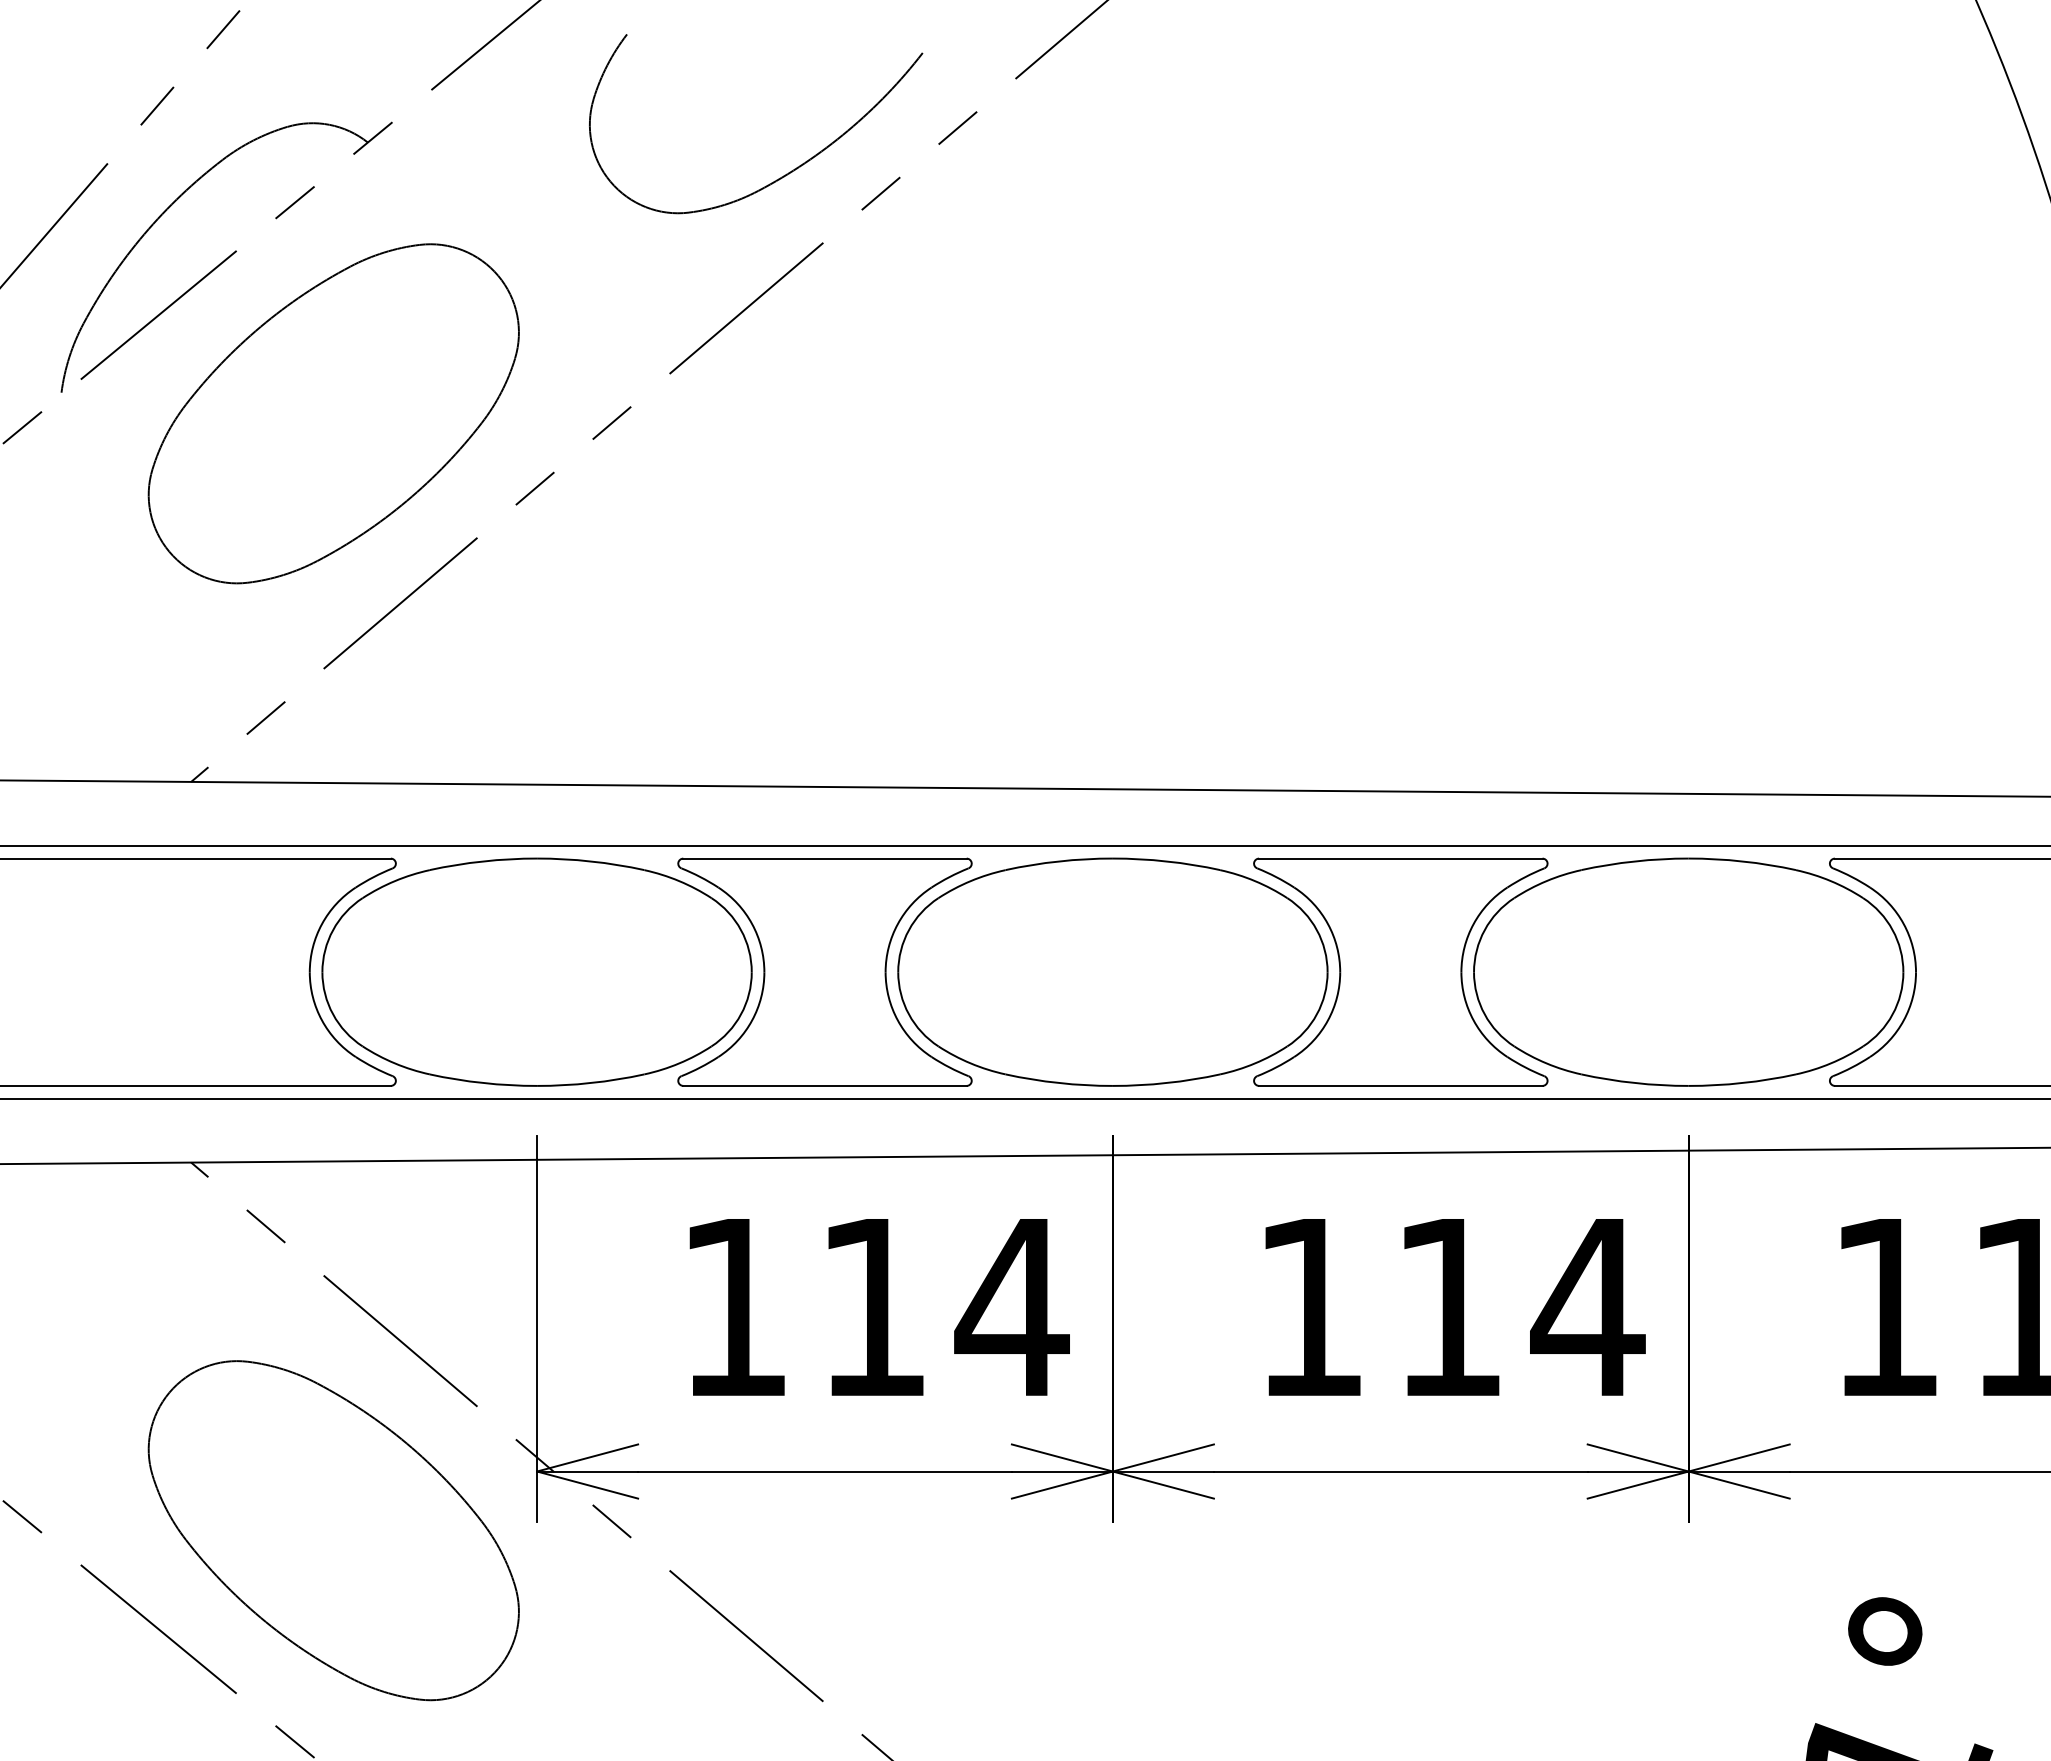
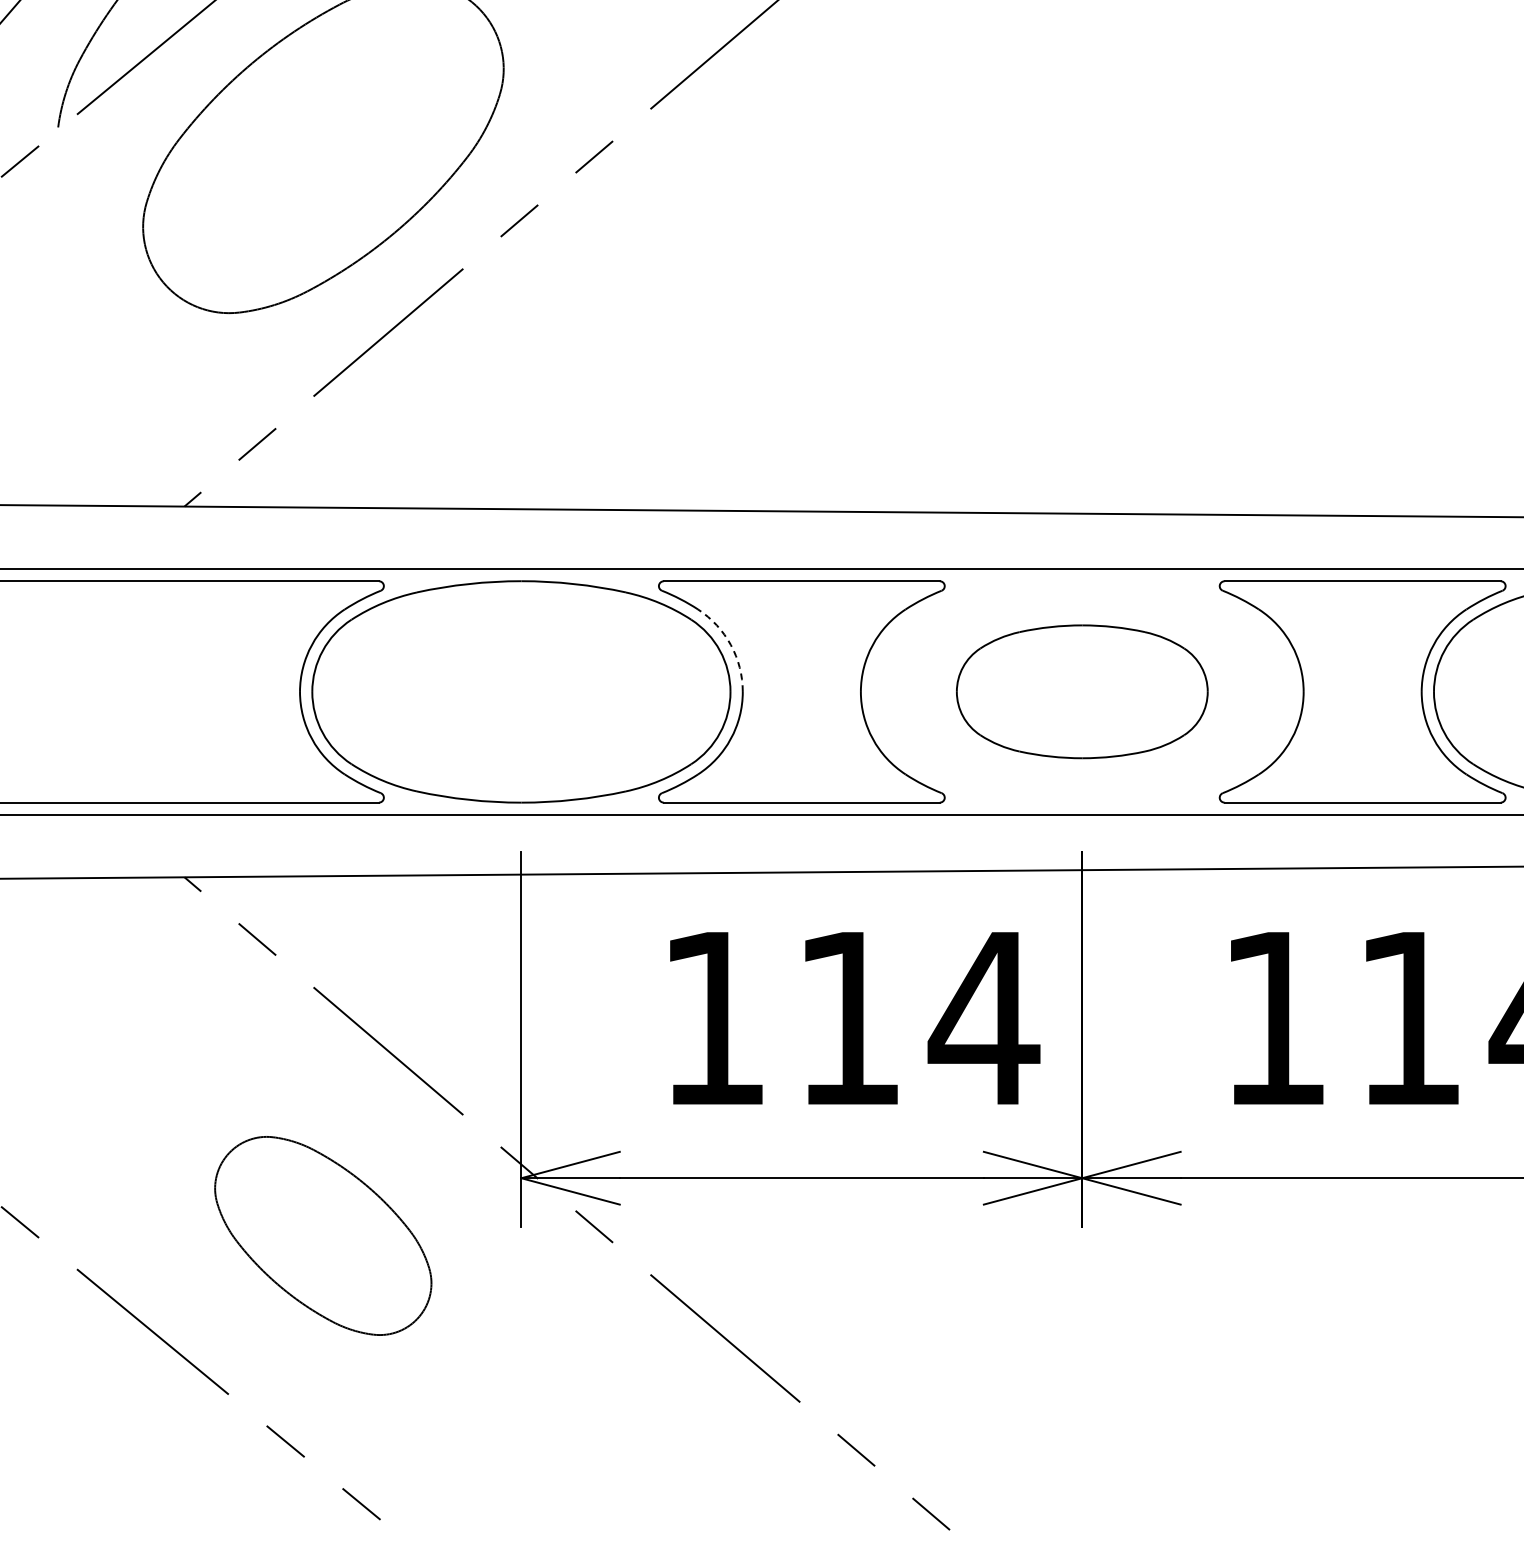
arc: (752, 924) -> (731, 645), solid -> dashed
part: (1112, 971) -> (1081, 691), size x0.6
part: (333, 1530) -> (323, 1235), size x0.6

